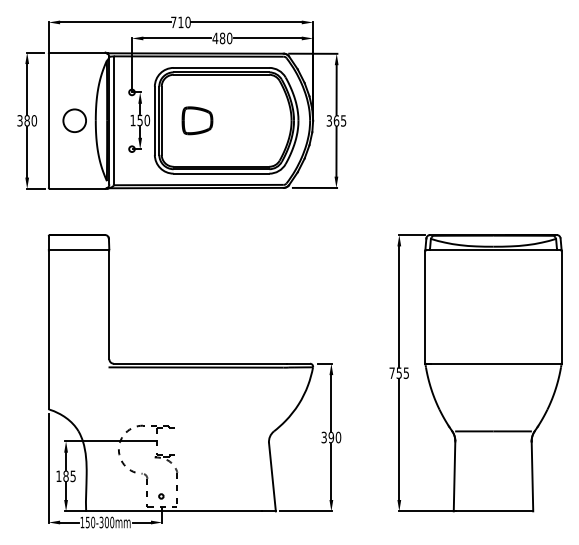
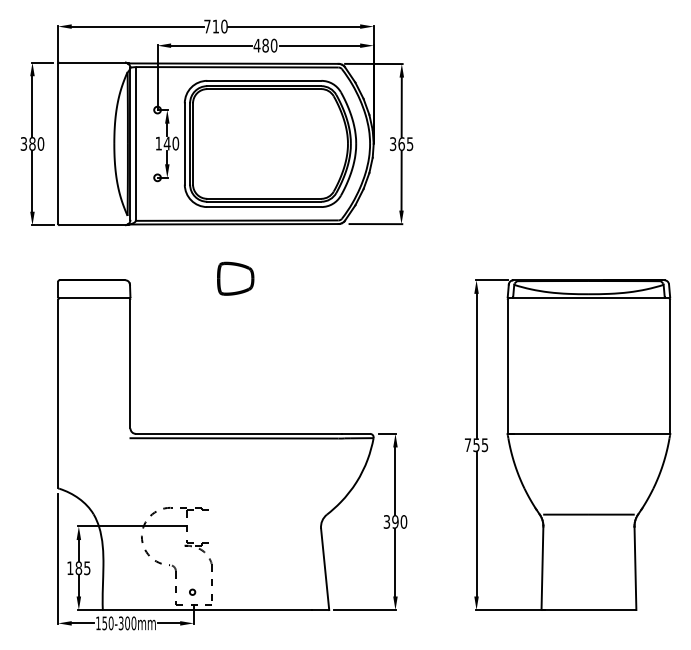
circle: (74, 120) -> (88, 143), removed
text: (140, 120) -> (167, 143), 150 -> 140
part: (197, 120) -> (235, 278), moved

